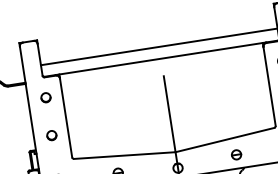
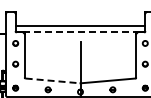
line: (161, 59) -> (80, 32), solid -> dashed
line: (125, 154) -> (53, 80), solid -> dashed

